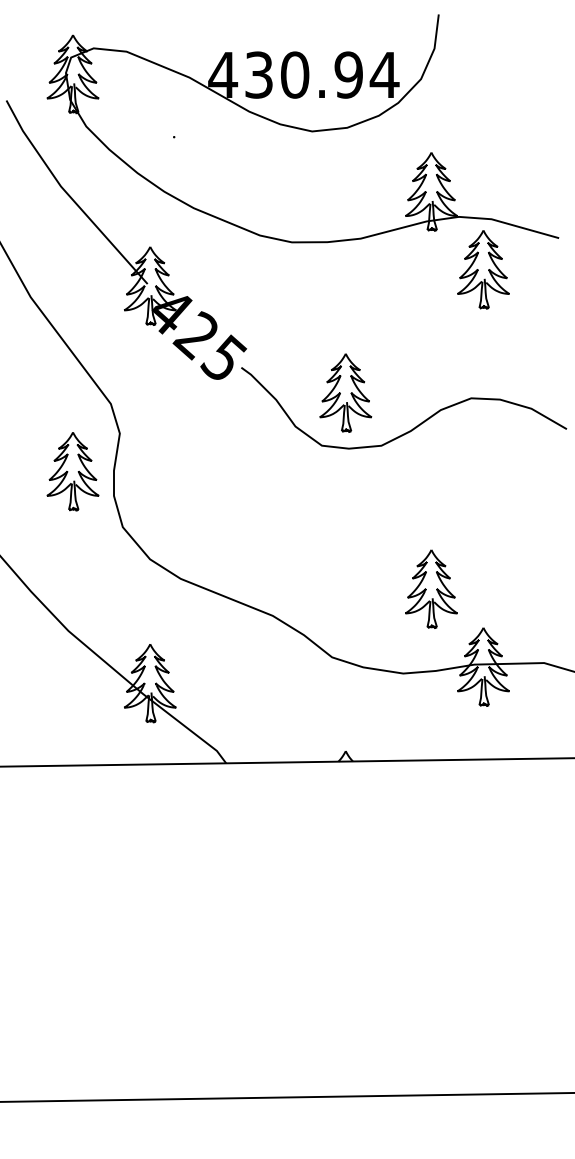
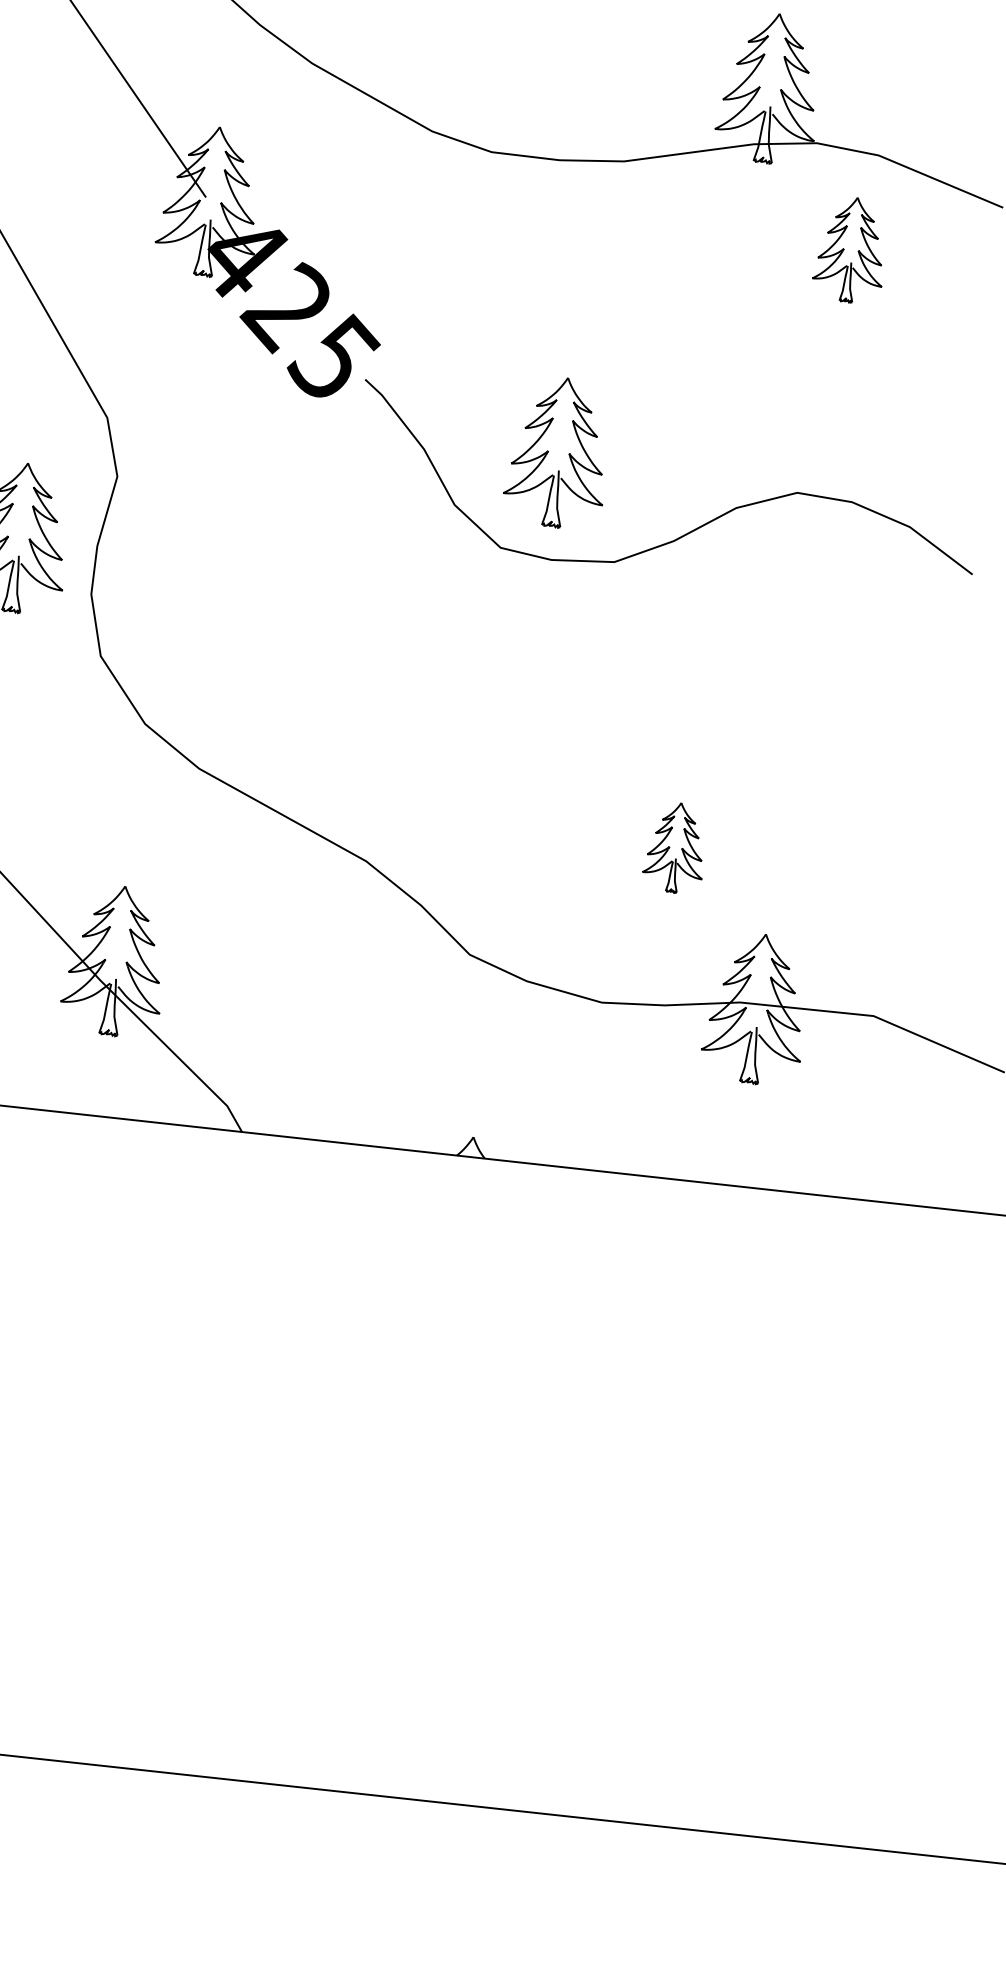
part: (483, 269) -> (851, 249), size x0.7
part: (431, 588) -> (676, 846), size x0.6

